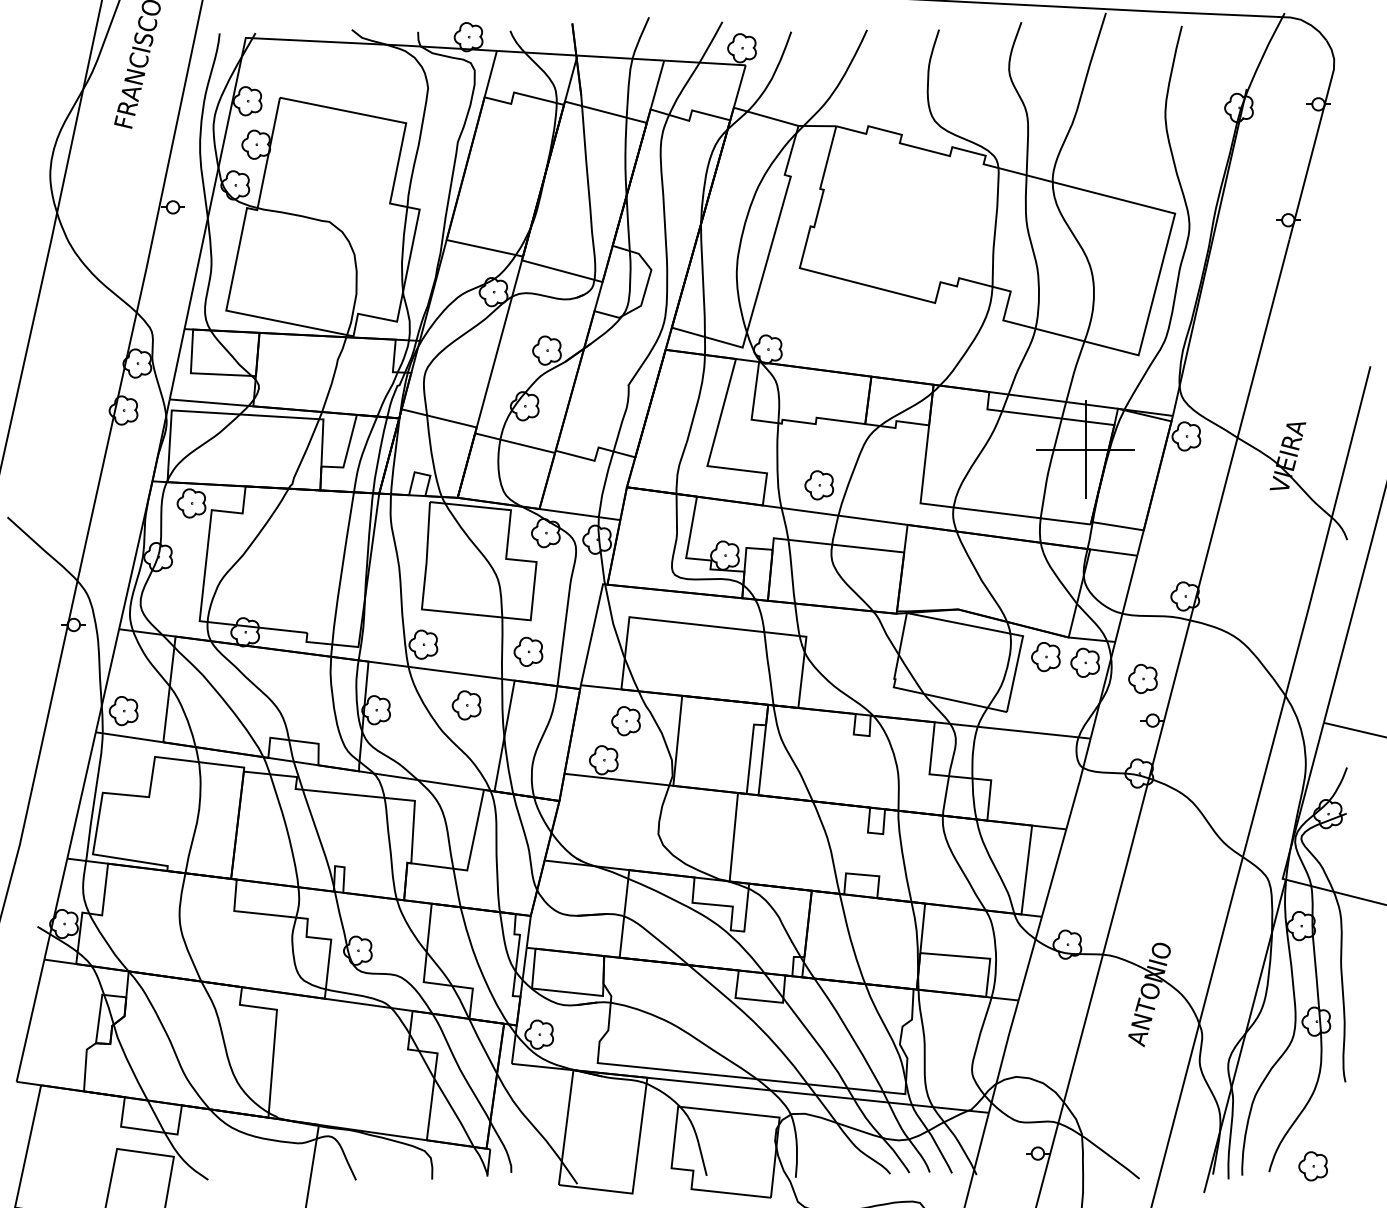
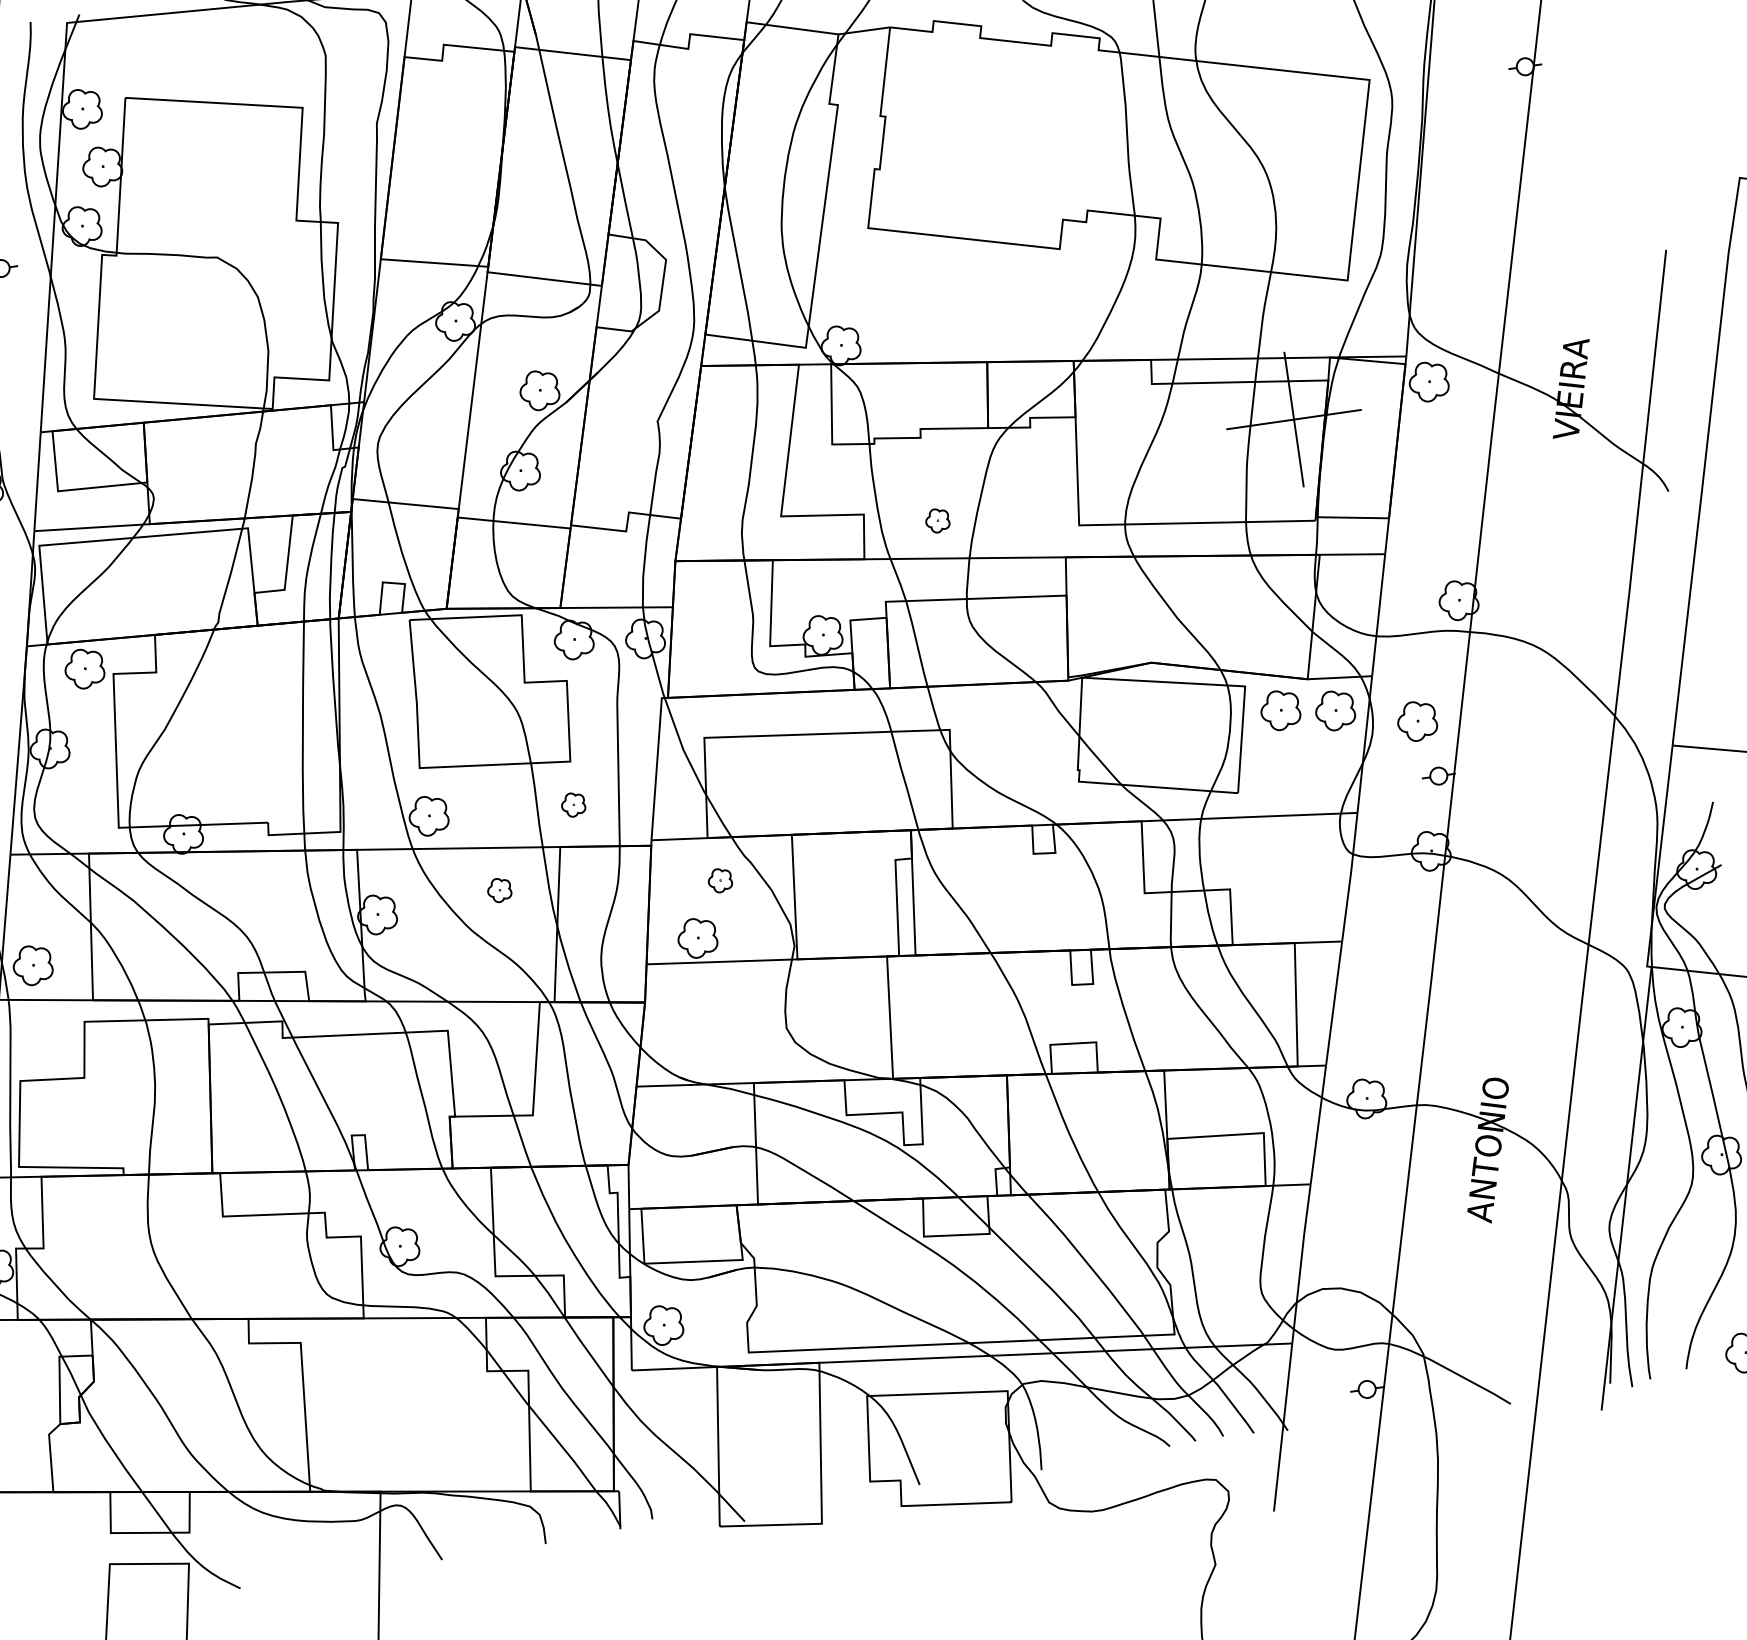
part: (819, 485) -> (937, 520), size x0.6
part: (528, 651) -> (573, 804), size x0.6
part: (466, 705) -> (499, 890), size x0.6
part: (625, 721) -> (719, 881), size x0.6

